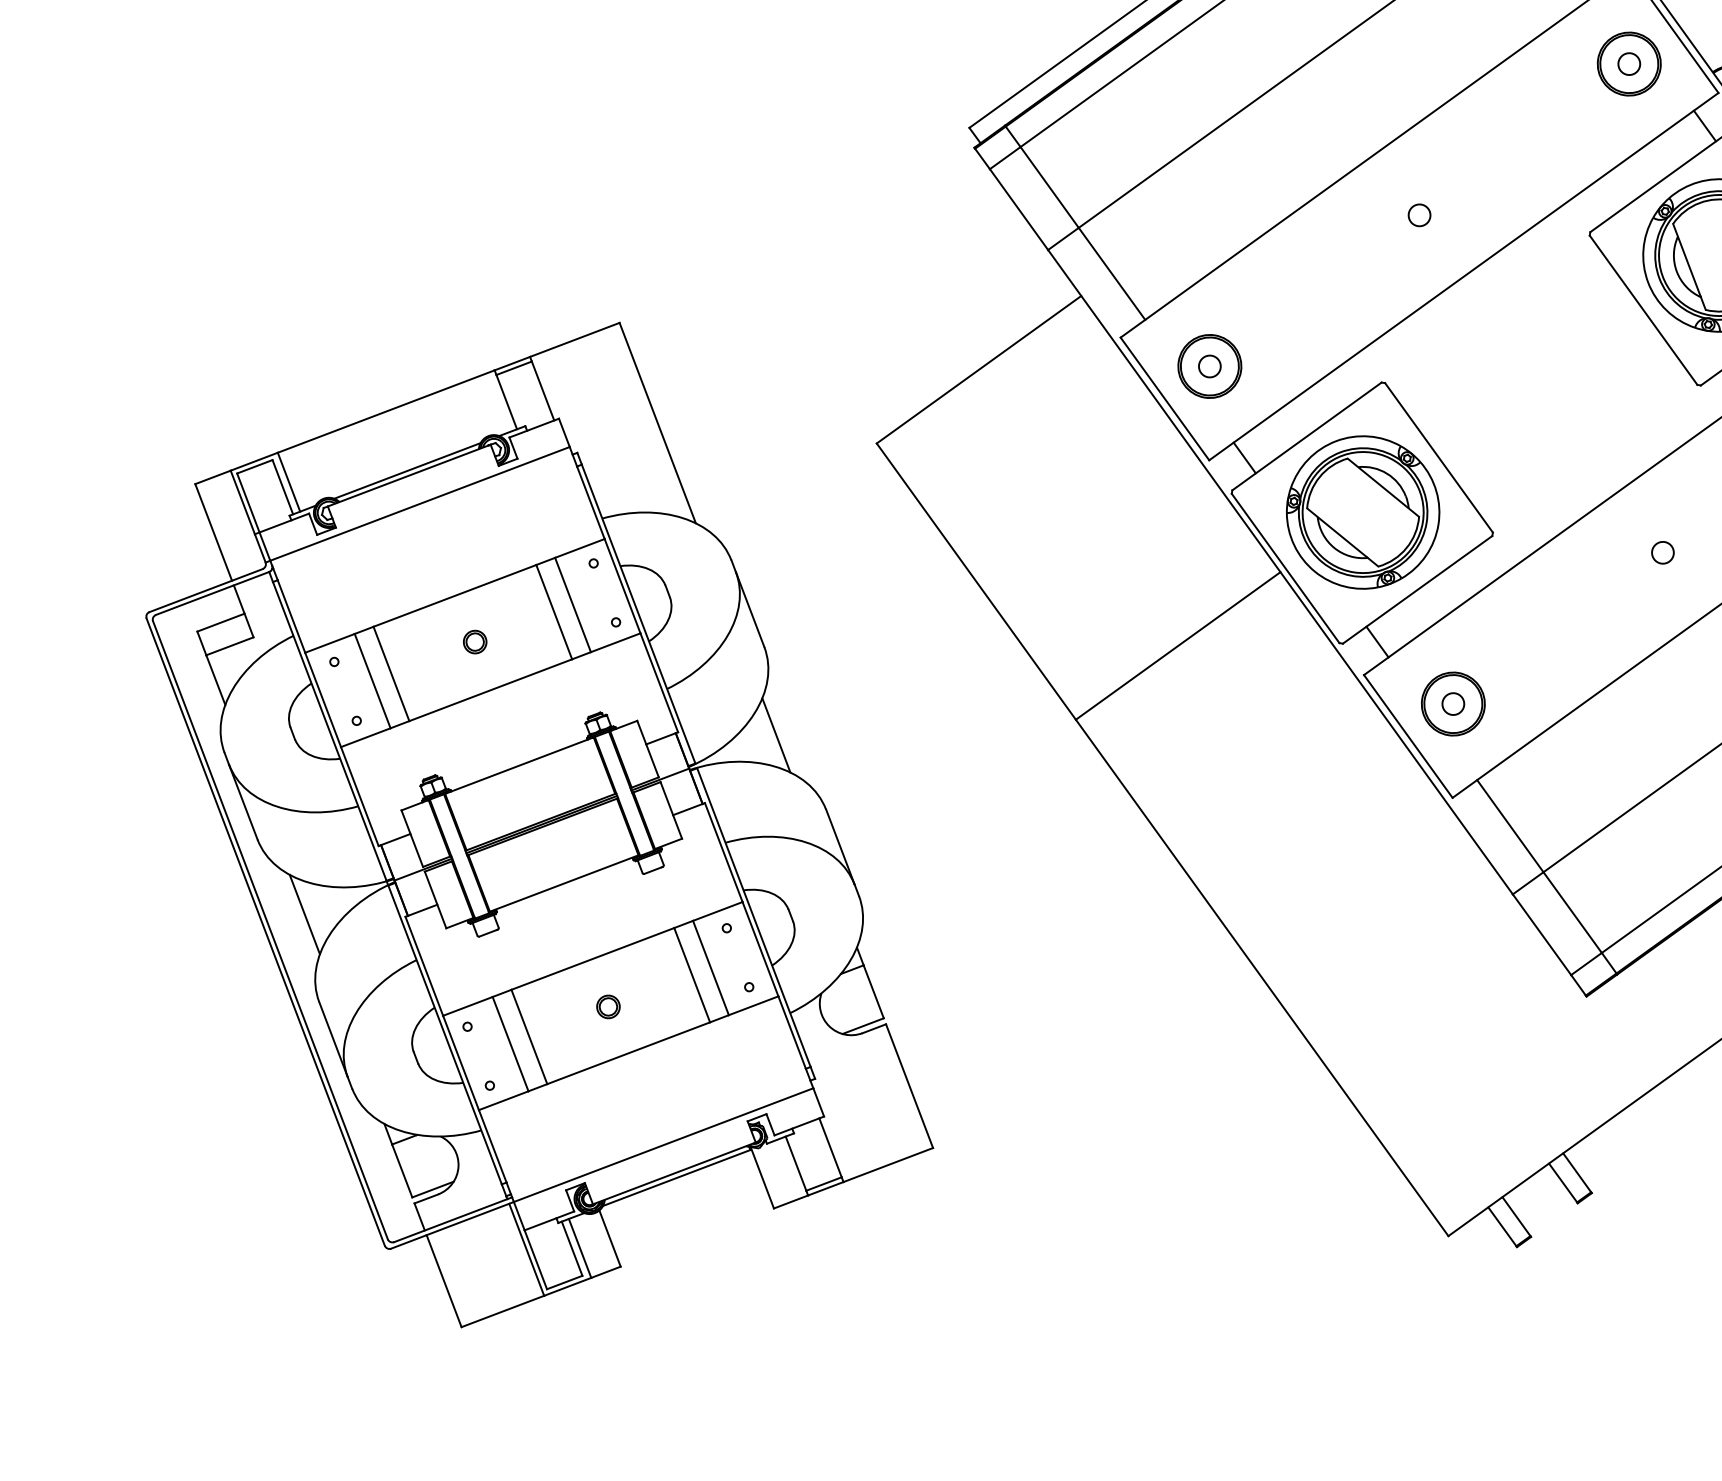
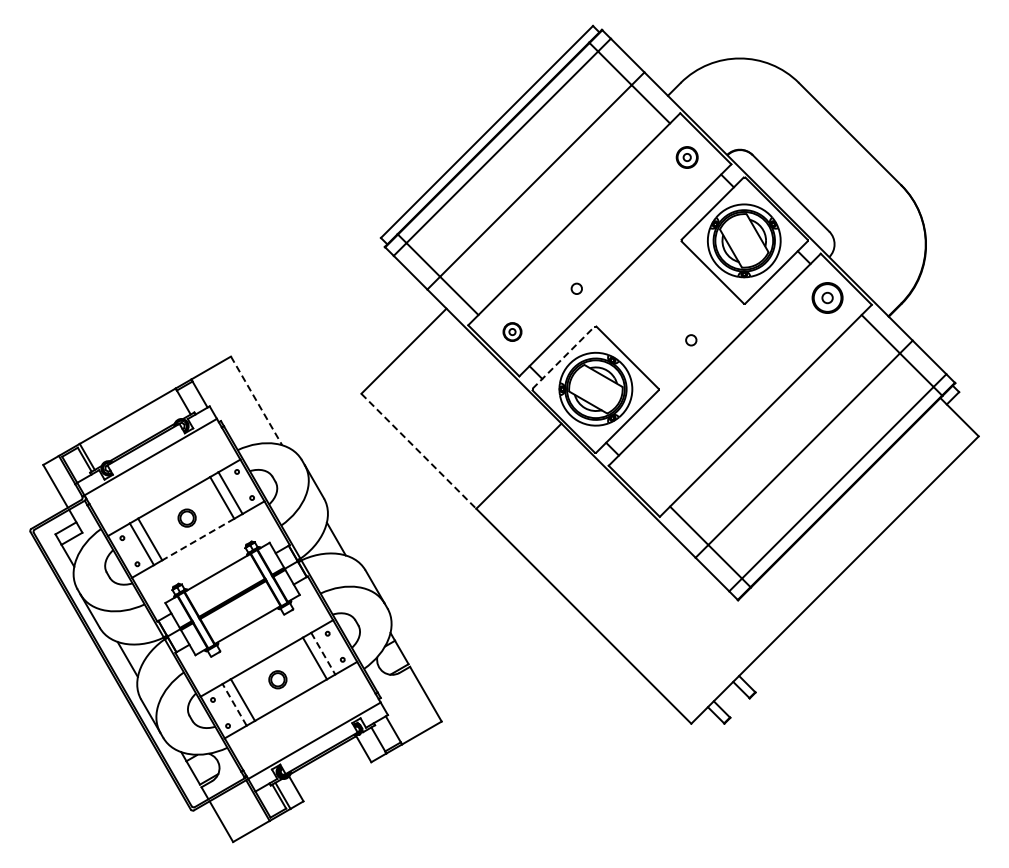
part: (1630, 64) -> (687, 157), size x0.7
circle: (1419, 214) -> (576, 288), moved
part: (1210, 365) -> (512, 331), size x0.6
line: (657, 424) -> (256, 401), solid -> dashed
line: (1306, 436) -> (563, 357), solid -> dashed
circle: (1663, 553) -> (691, 340), moved
line: (977, 582) -> (419, 451), solid -> dashed
part: (475, 640) -> (187, 517), size x1.6
line: (491, 690) -> (198, 539), solid -> dashed
part: (1452, 703) -> (652, 472), removed
line: (711, 969) -> (323, 654), solid -> dashed
part: (607, 1006) -> (277, 679), size x1.6
line: (510, 1043) -> (234, 704), solid -> dashed

